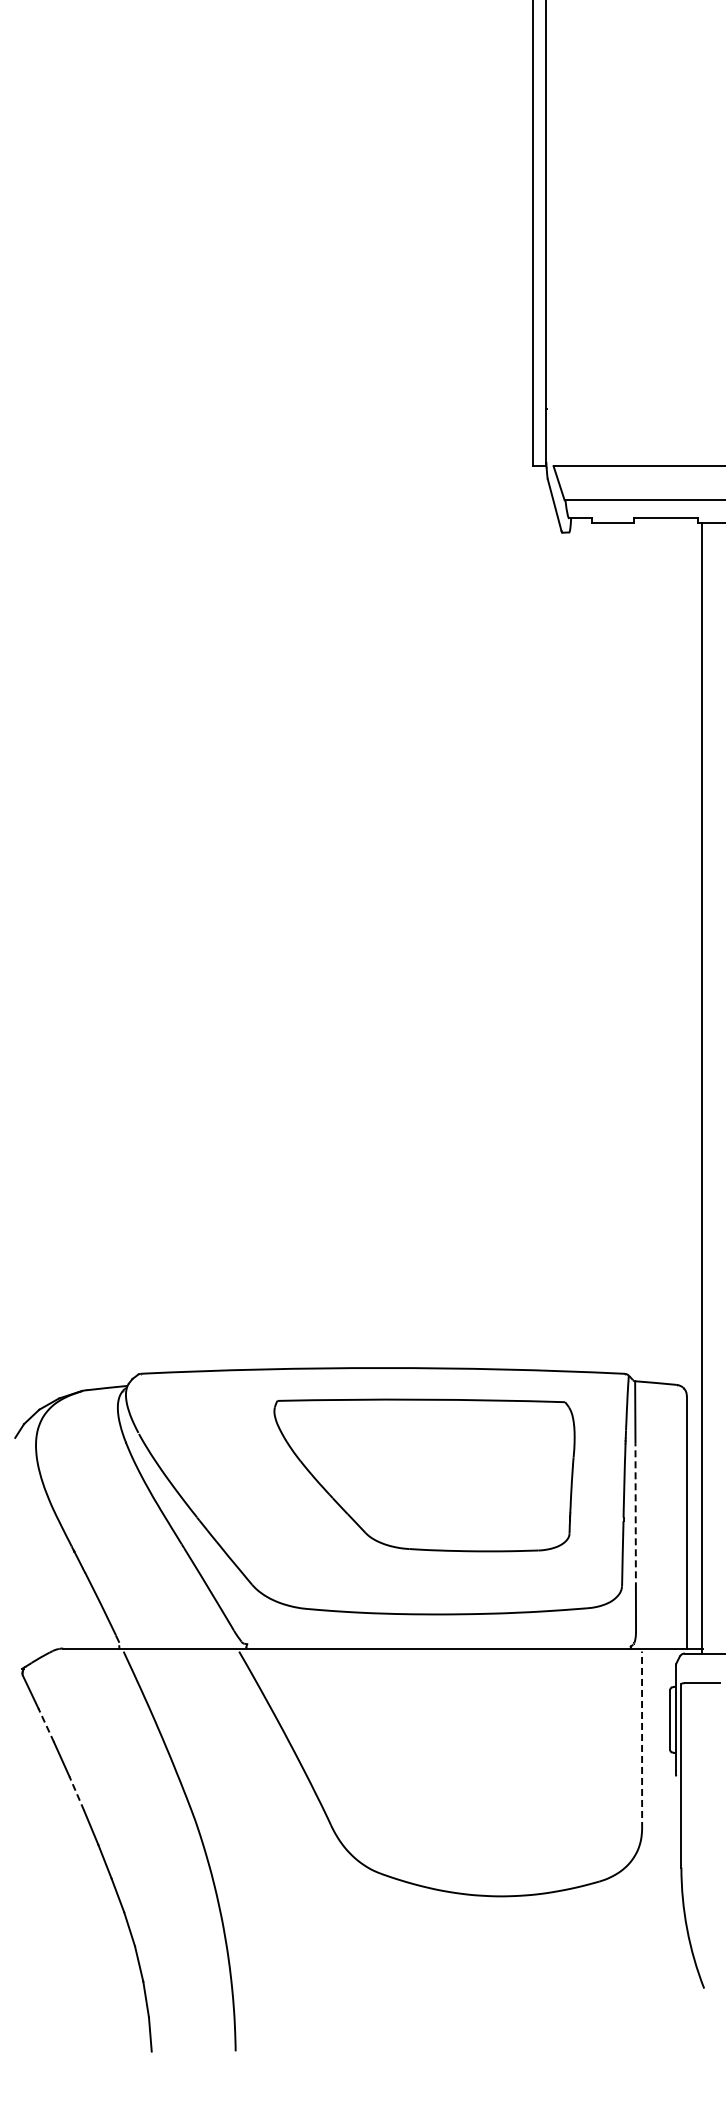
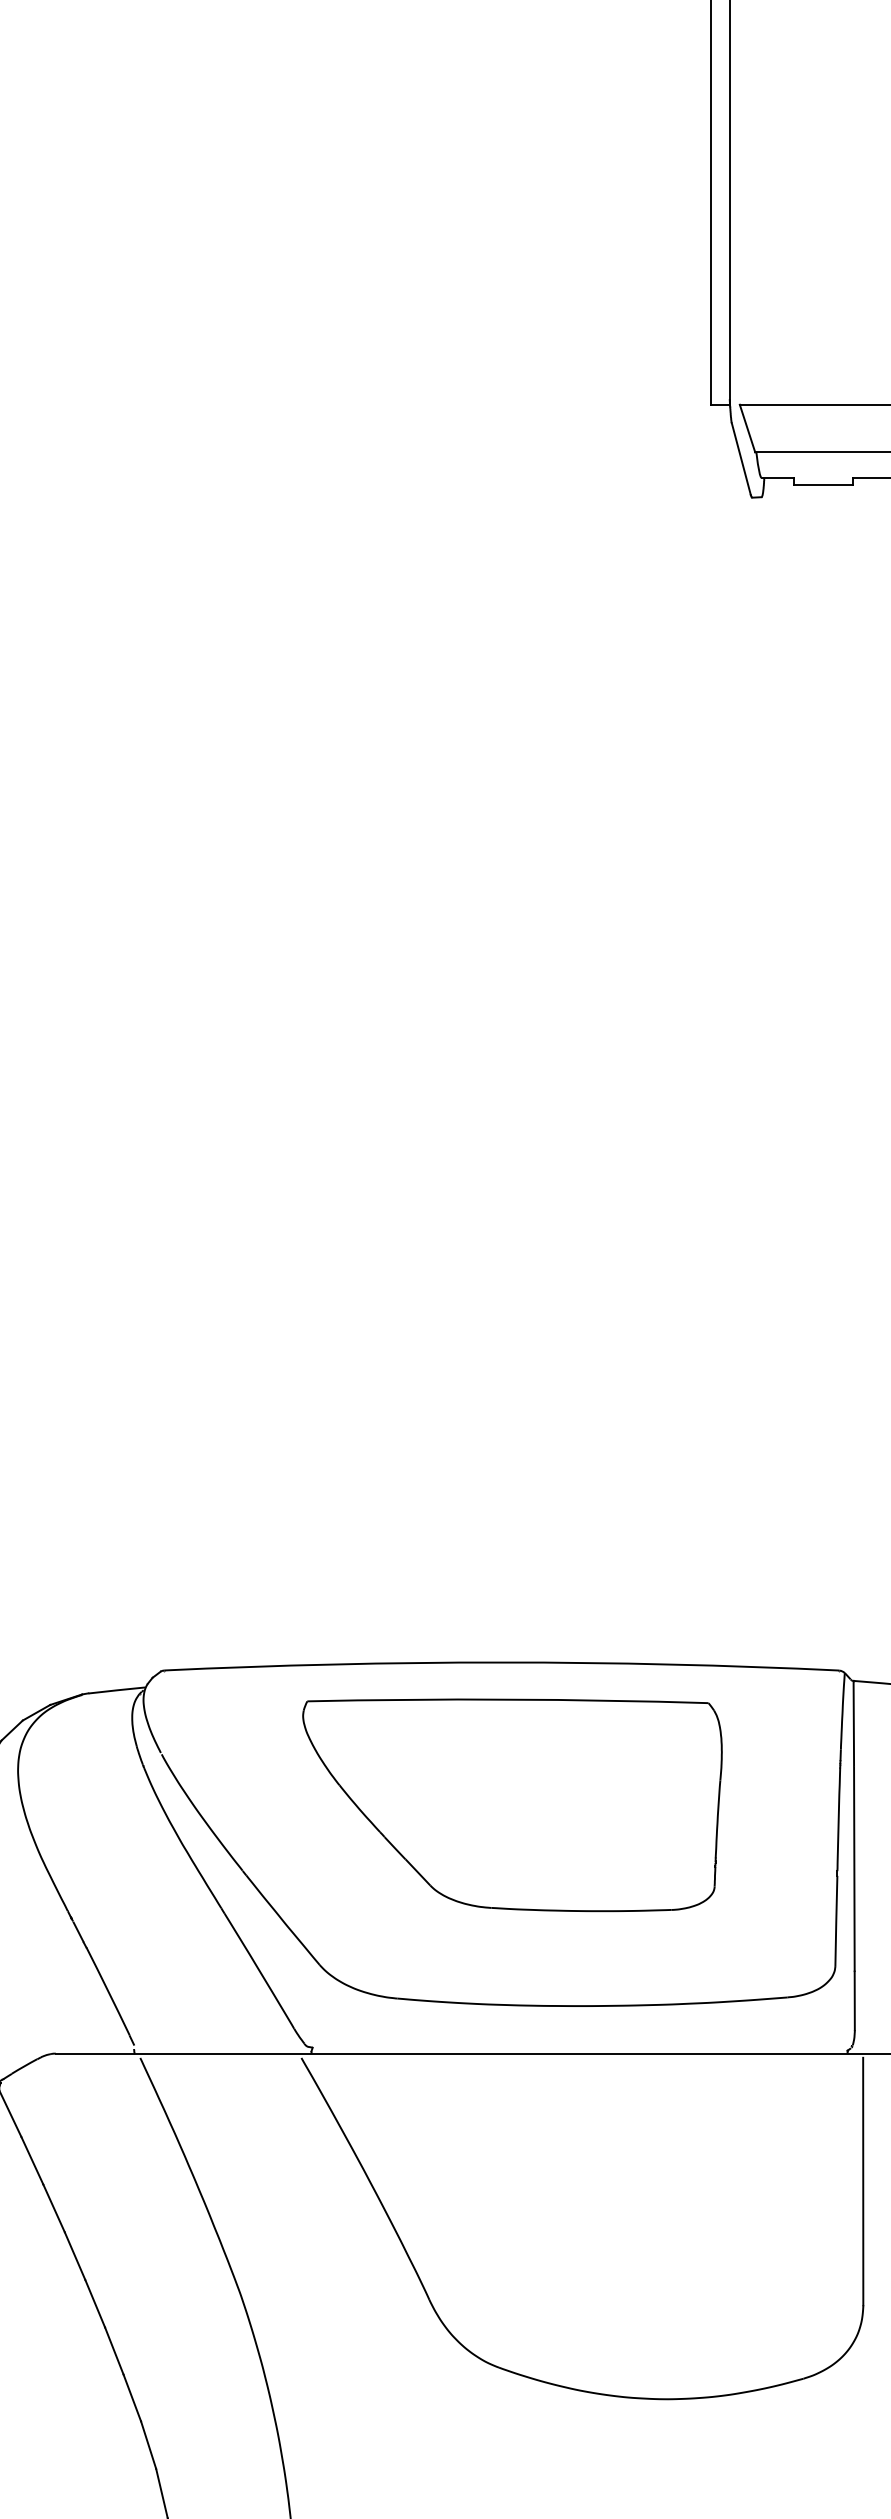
part: (424, 1475) -> (512, 1805), moved
line: (635, 1515) -> (854, 1868), dashed -> solid
line: (46, 1725) -> (32, 2160), dashed -> solid
line: (642, 1740) -> (863, 2181), dashed -> solid
line: (76, 1793) -> (74, 2255), dashed -> solid

